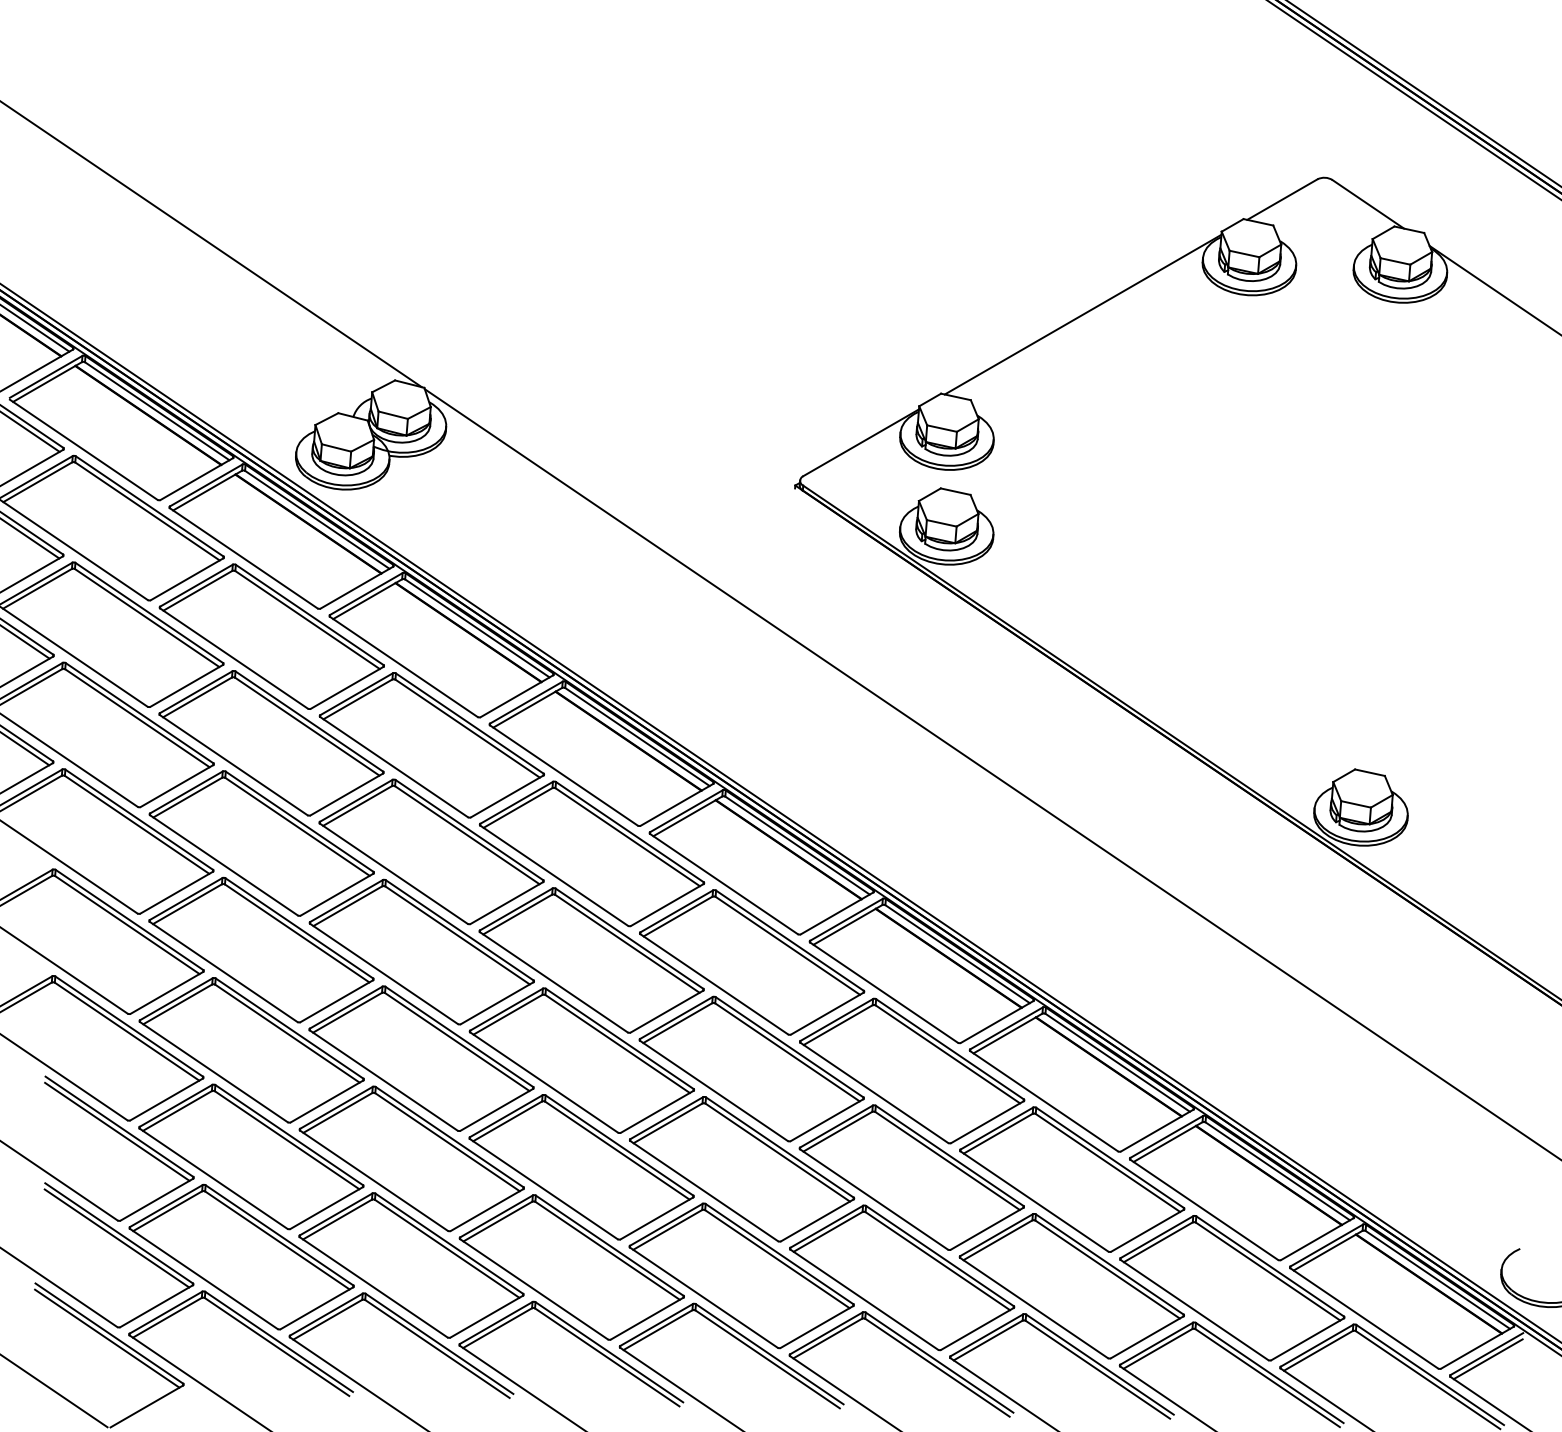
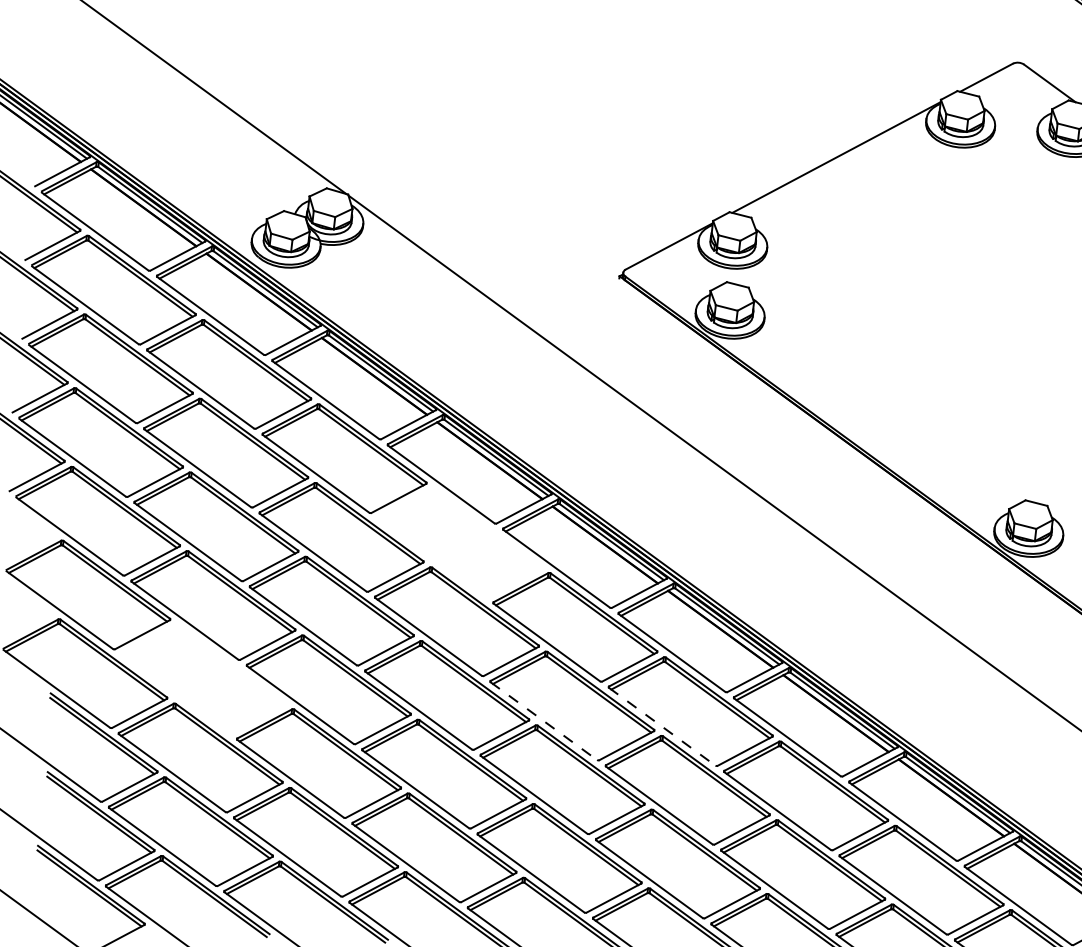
part: (591, 853) -> (459, 542), removed
part: (251, 1050) -> (203, 679), removed
line: (714, 1091) -> (544, 721), solid -> dashed
line: (874, 1093) -> (662, 727), solid -> dashed

